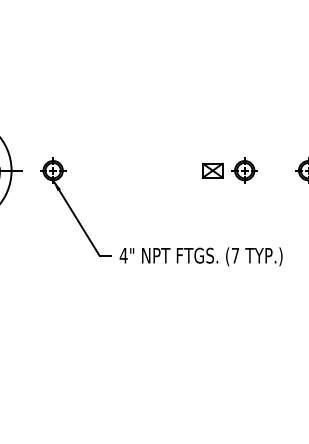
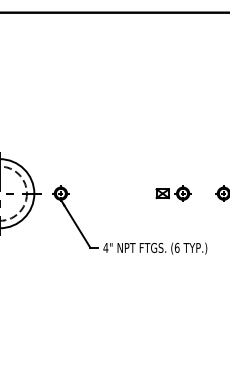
text: (234, 255) -> (176, 247), (7 -> (6

